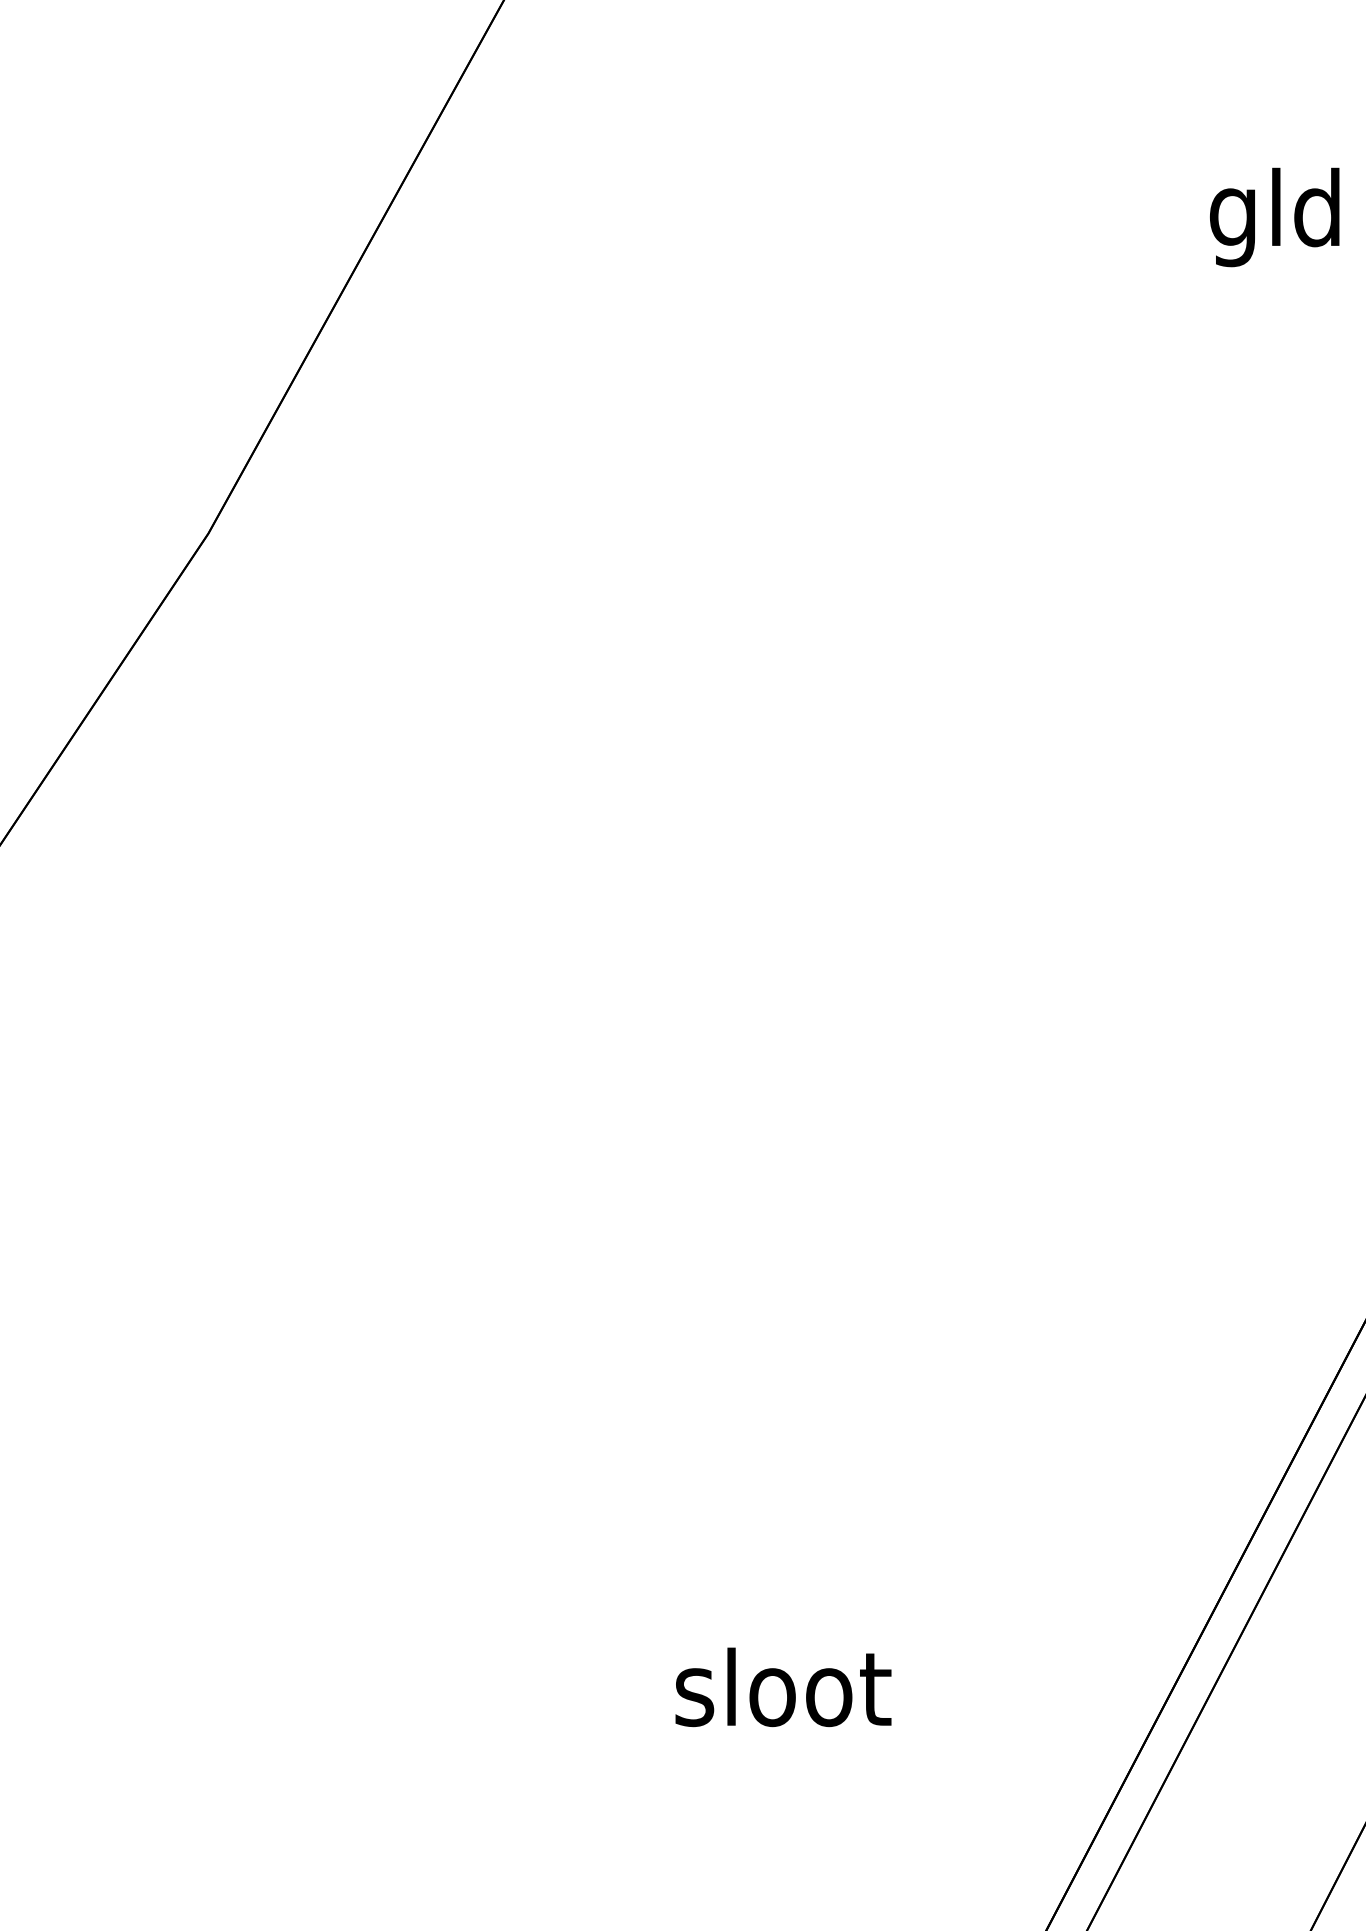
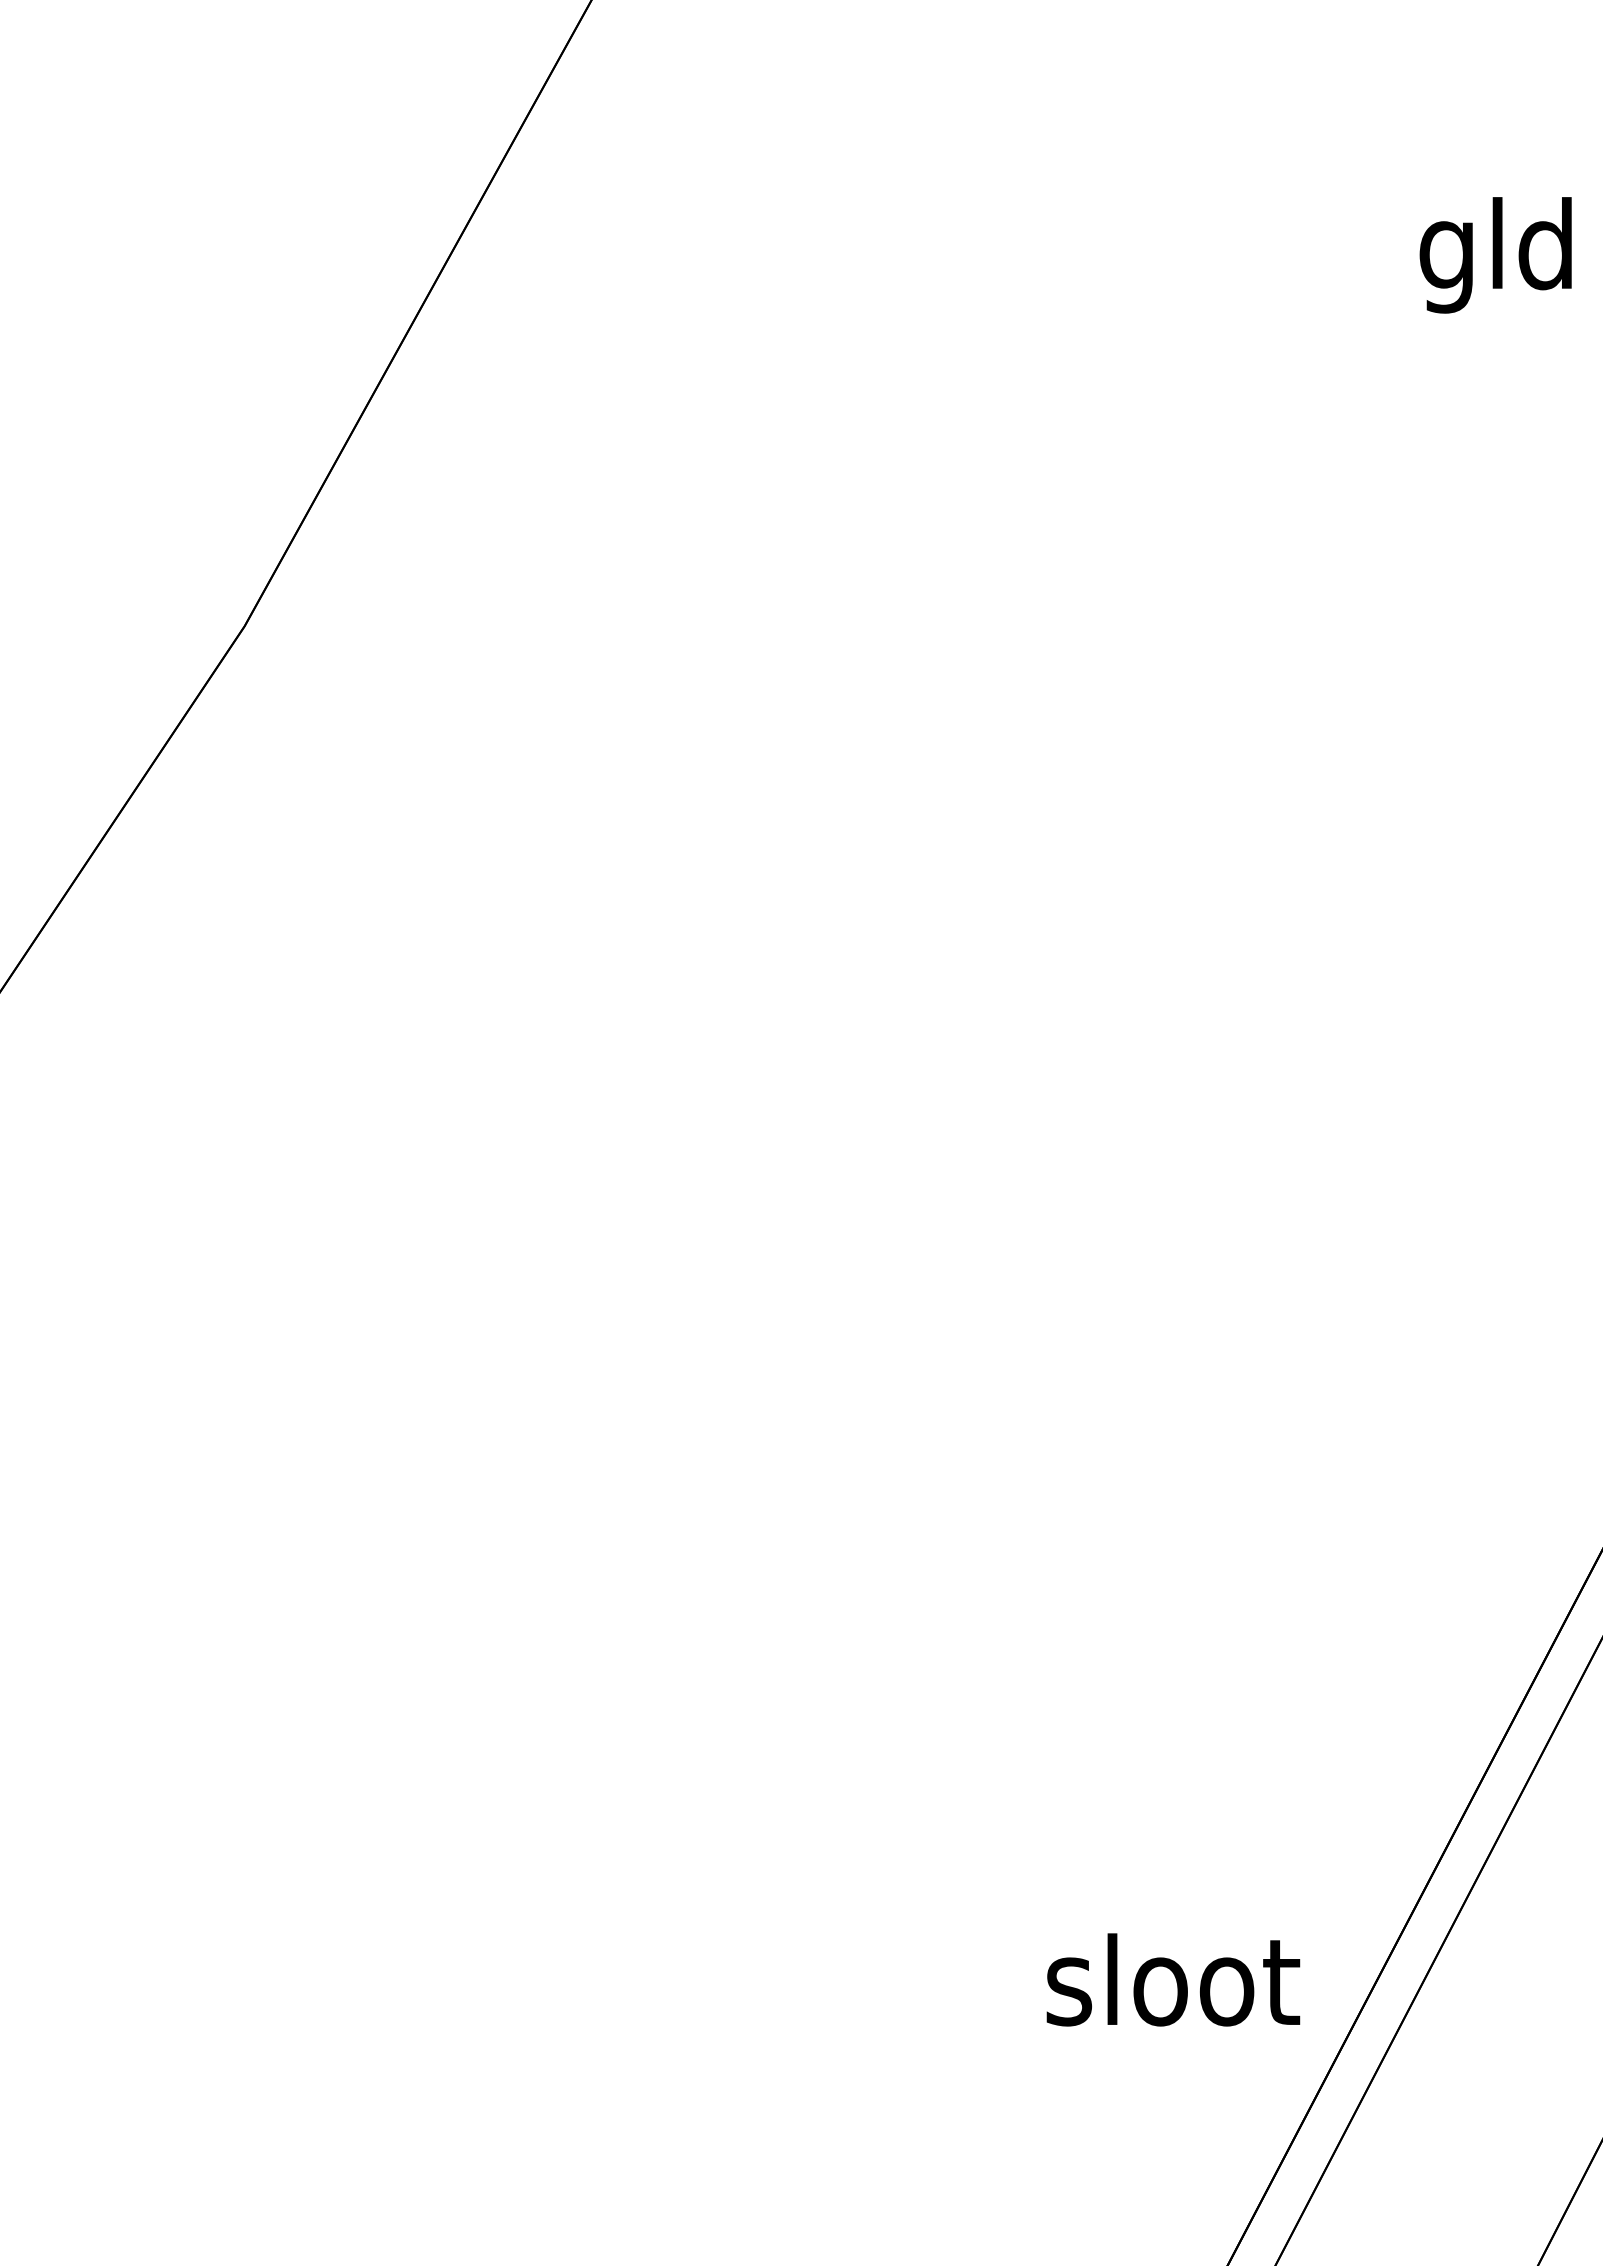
text: (783, 1686) -> (1173, 1979), moved

